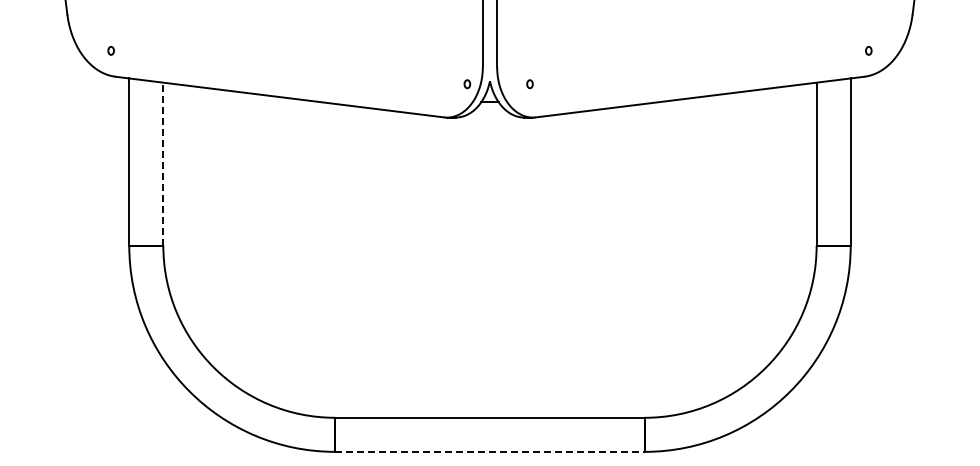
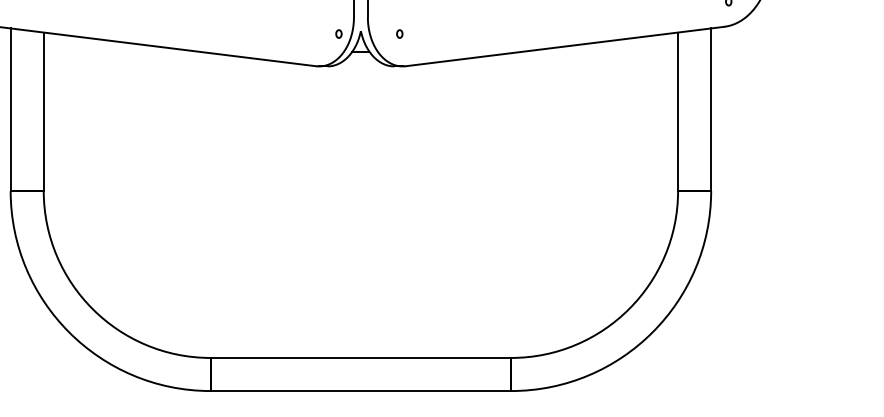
line: (163, 164) -> (43, 112), dashed -> solid
line: (489, 451) -> (360, 390), dashed -> solid

